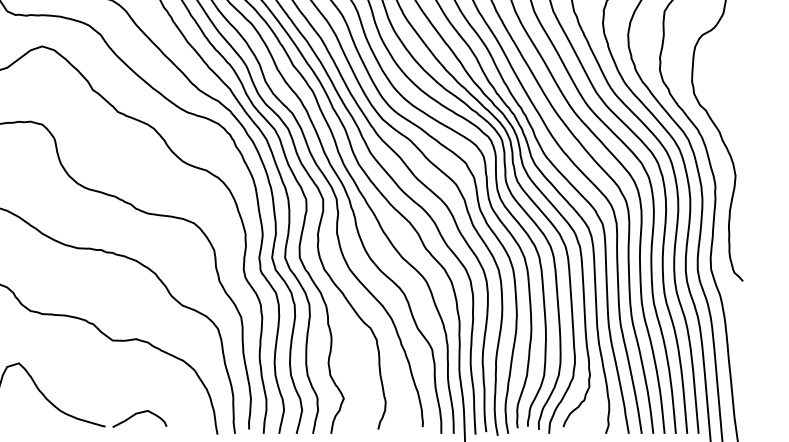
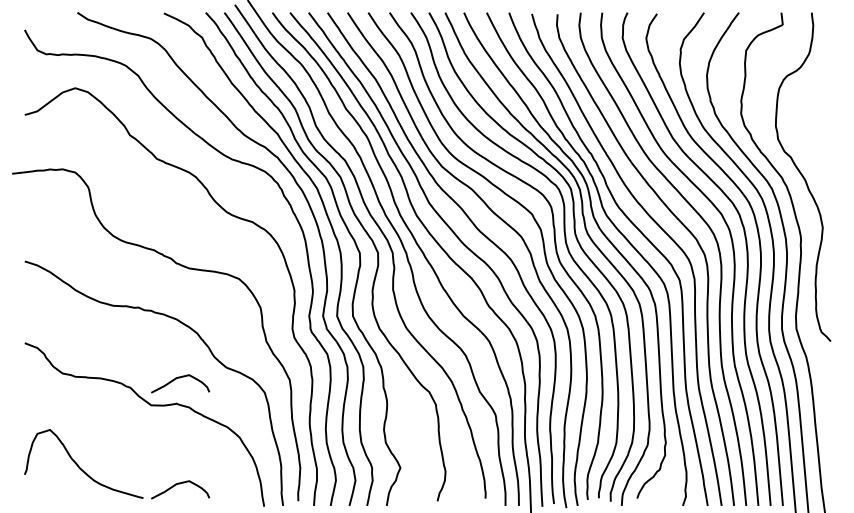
curve: (139, 315) -> (180, 378), added

